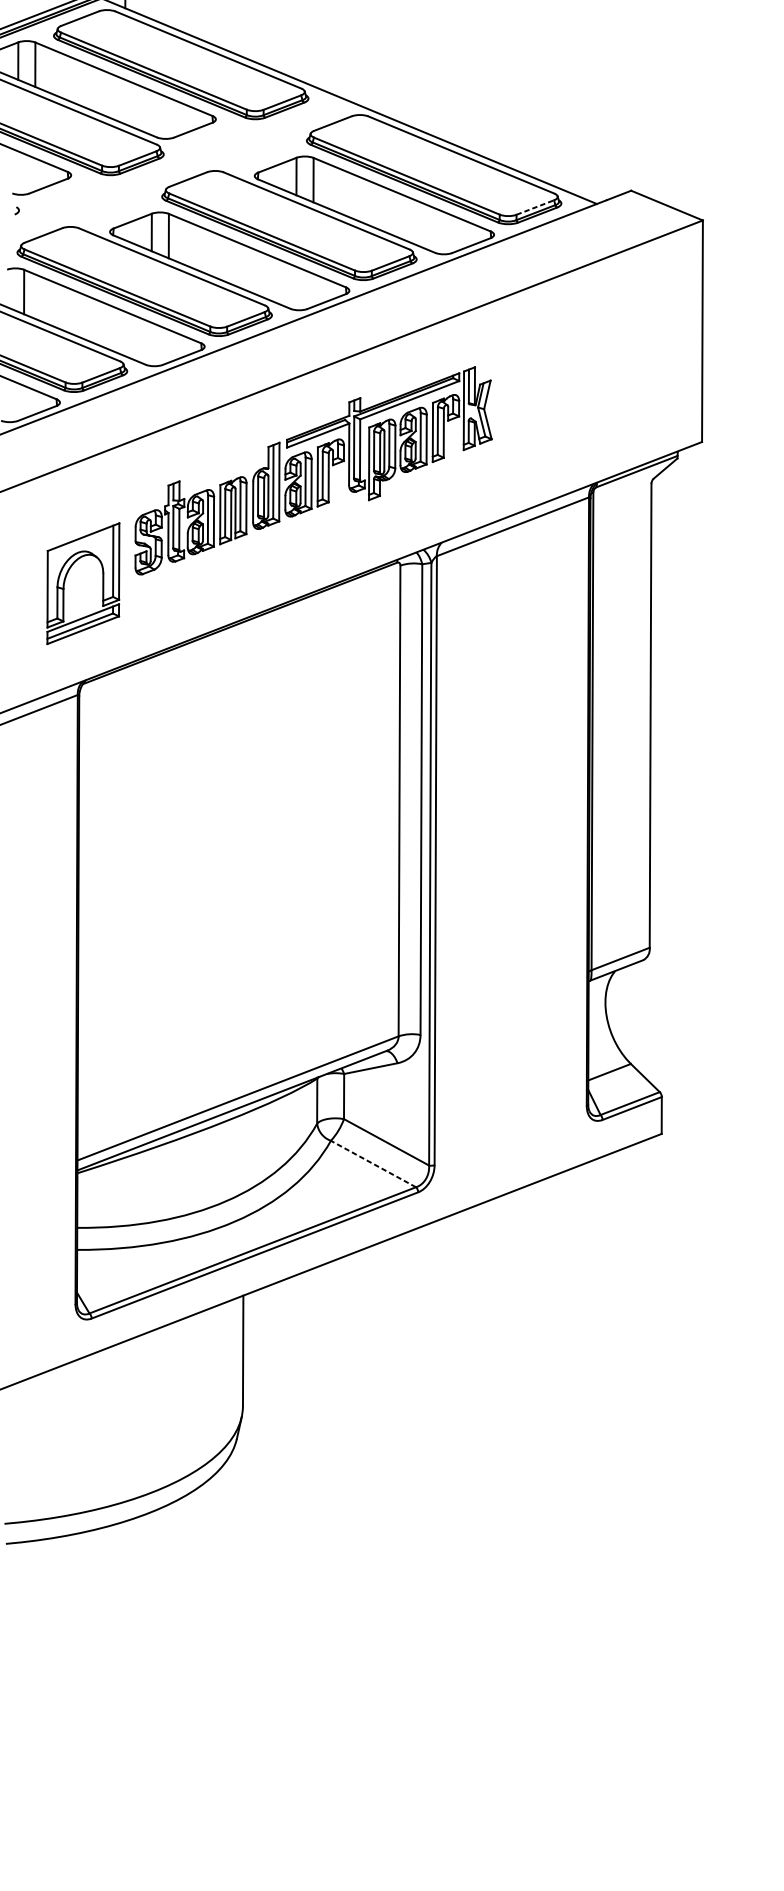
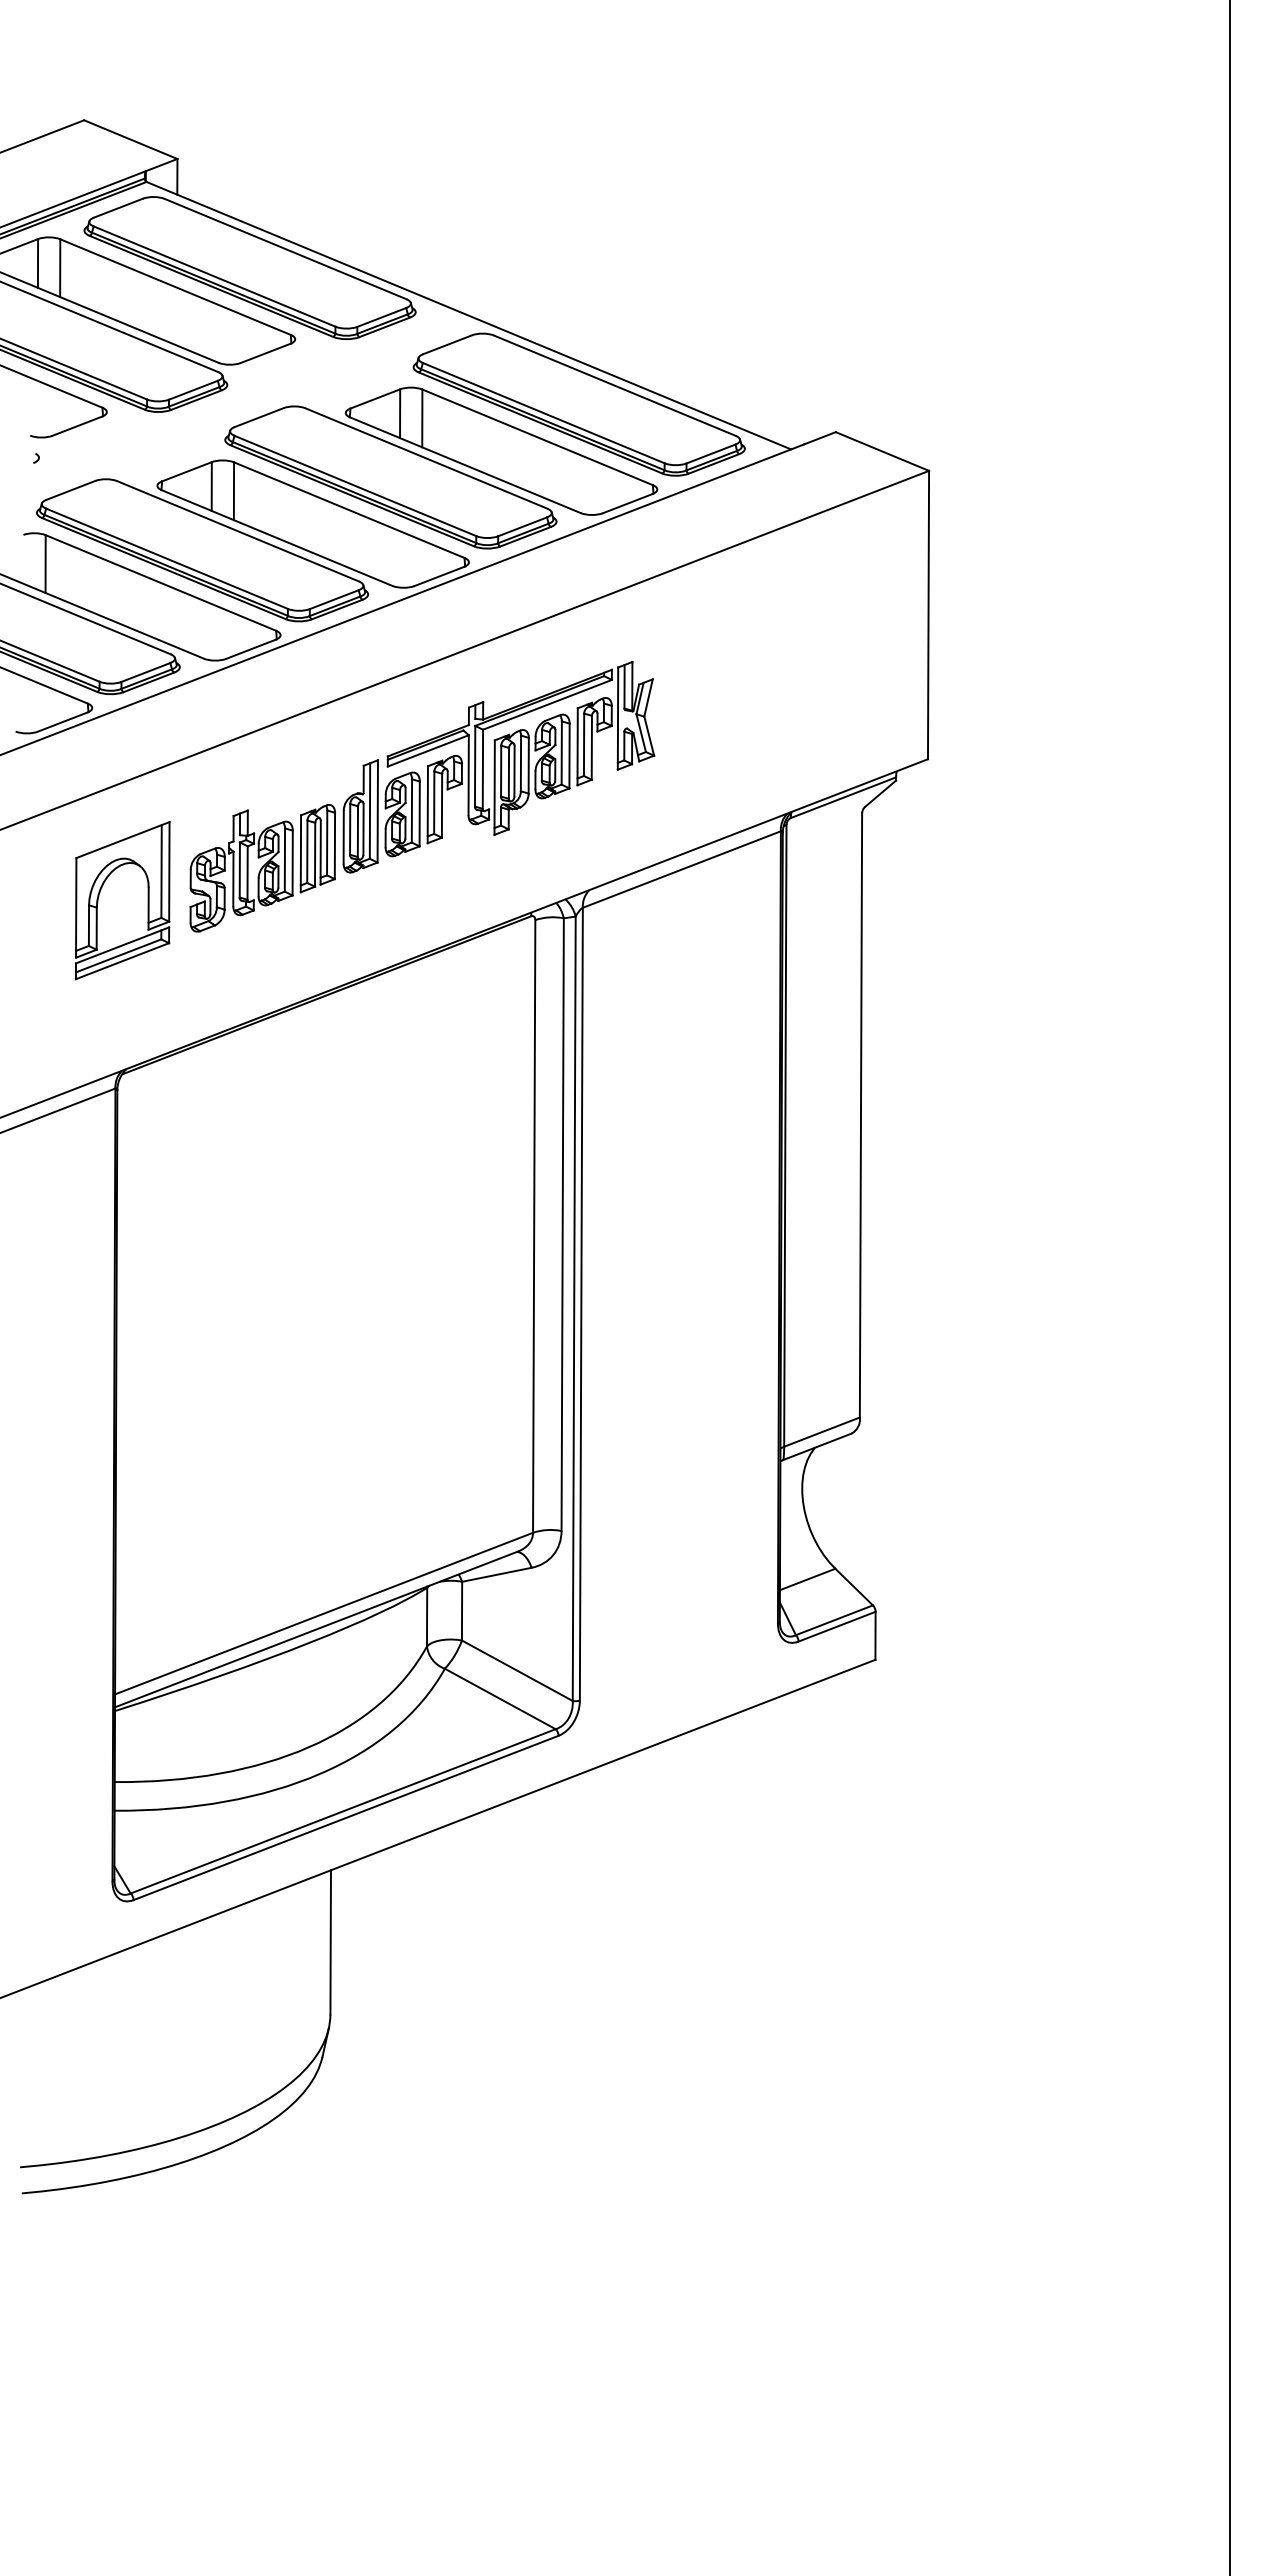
line: (535, 207) -> (711, 453), dashed -> solid
part: (66, 578) -> (100, 893), moved
line: (372, 1163) -> (499, 1698), dashed -> solid

